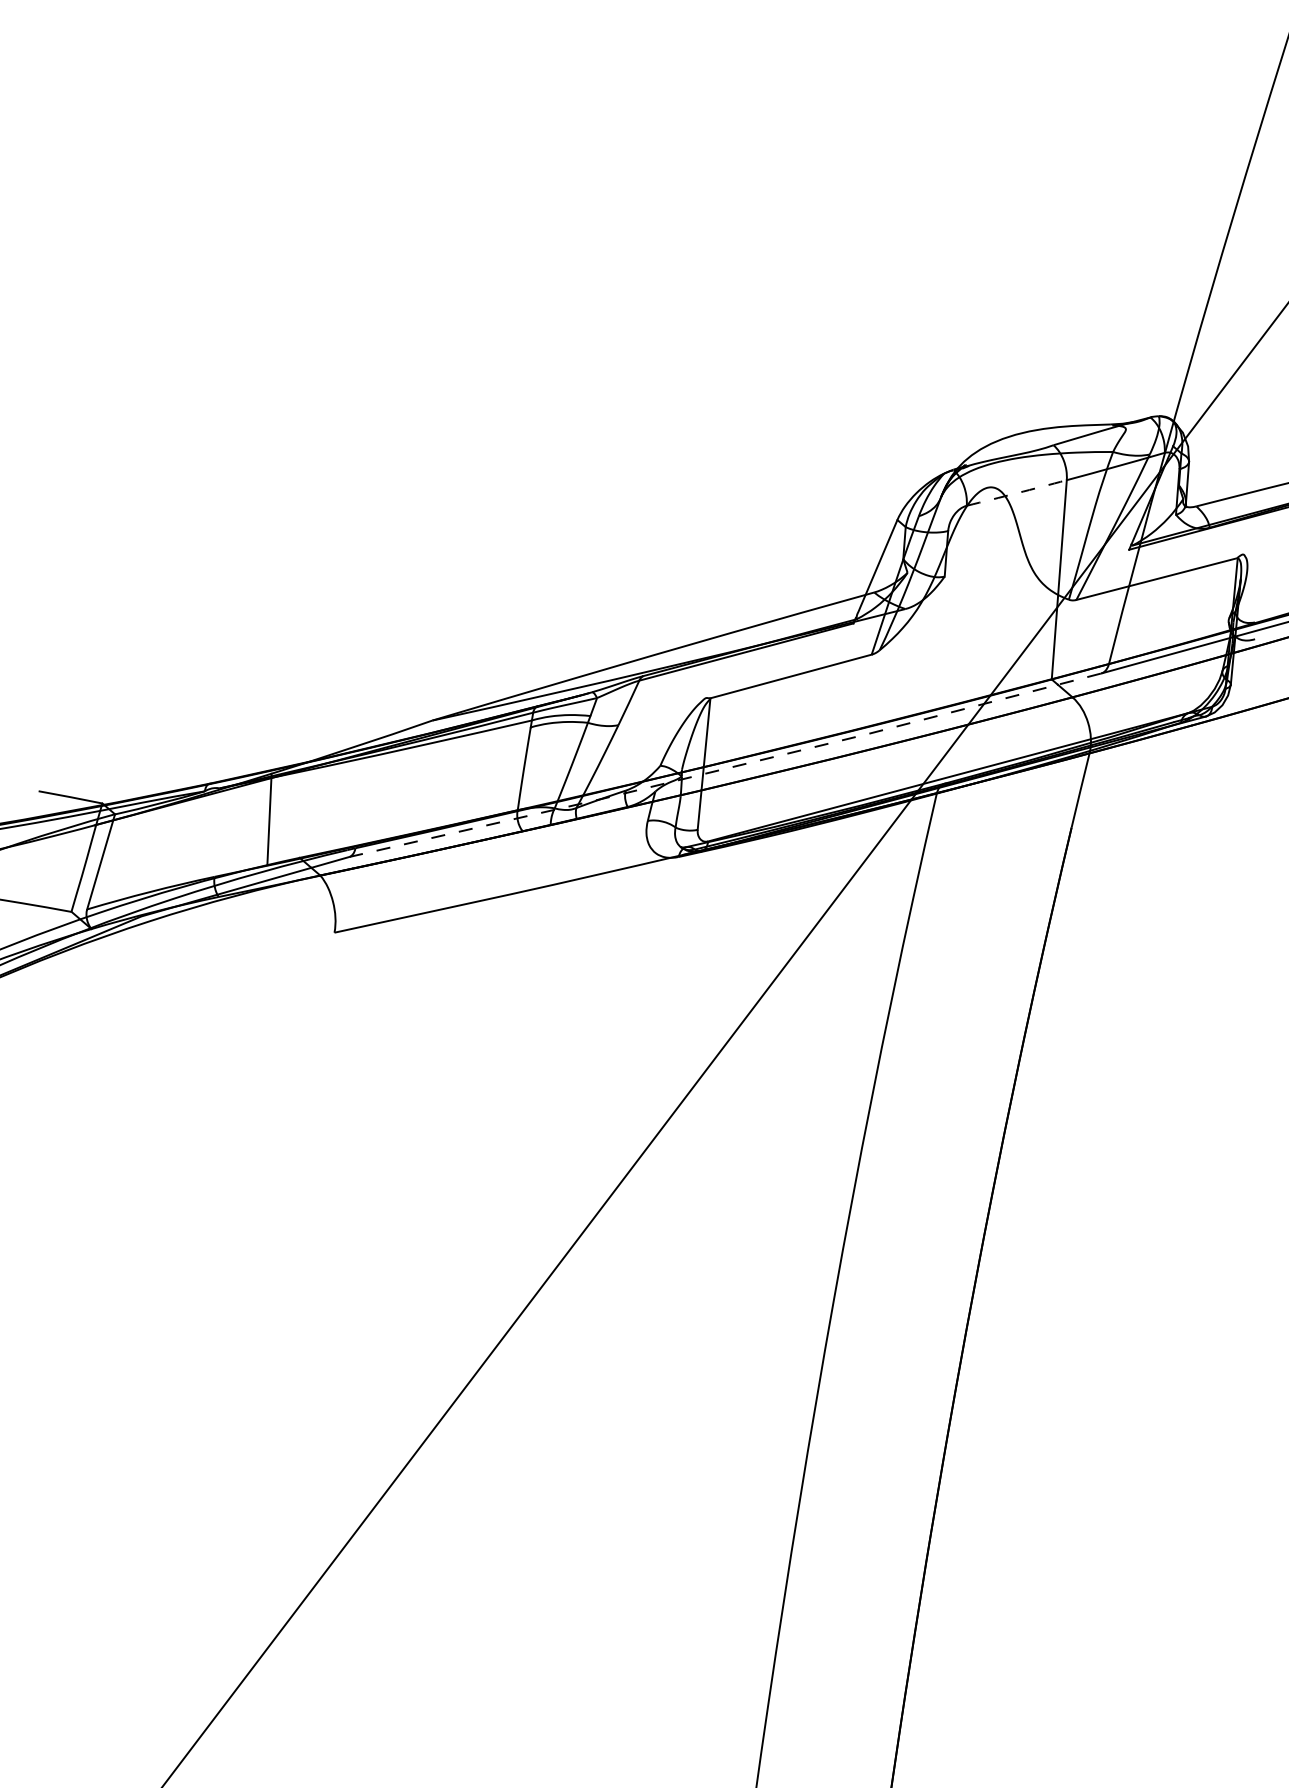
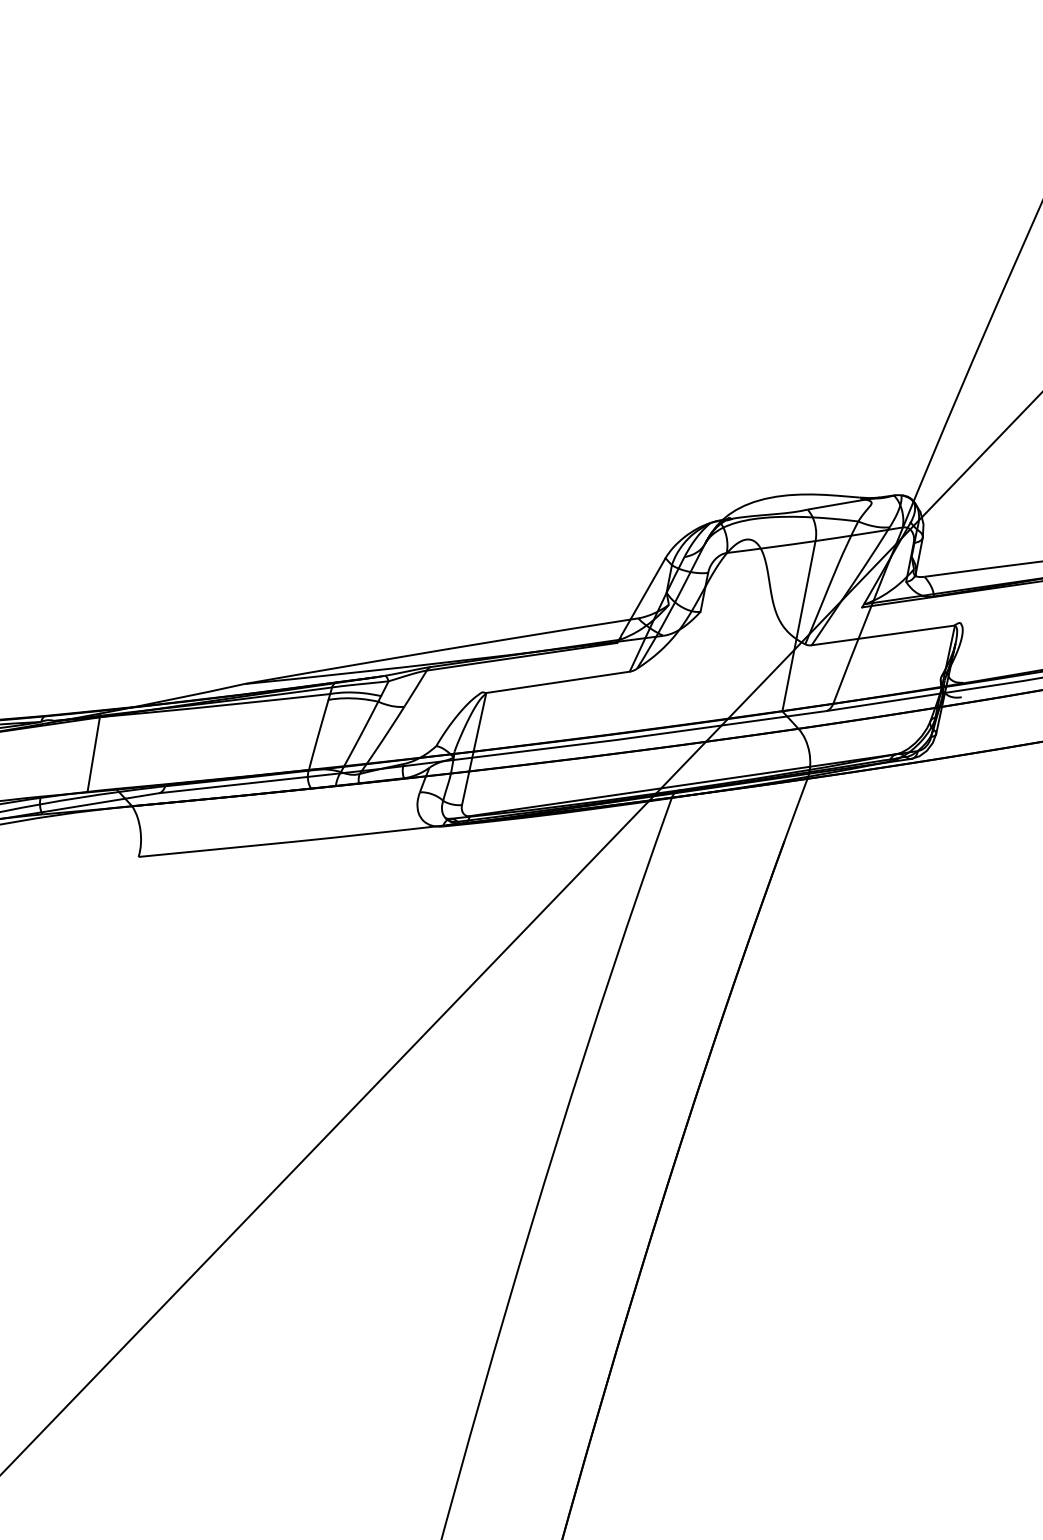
arc: (1016, 493) -> (770, 547), dashed -> solid
line: (725, 768) -> (492, 755), dashed -> solid

